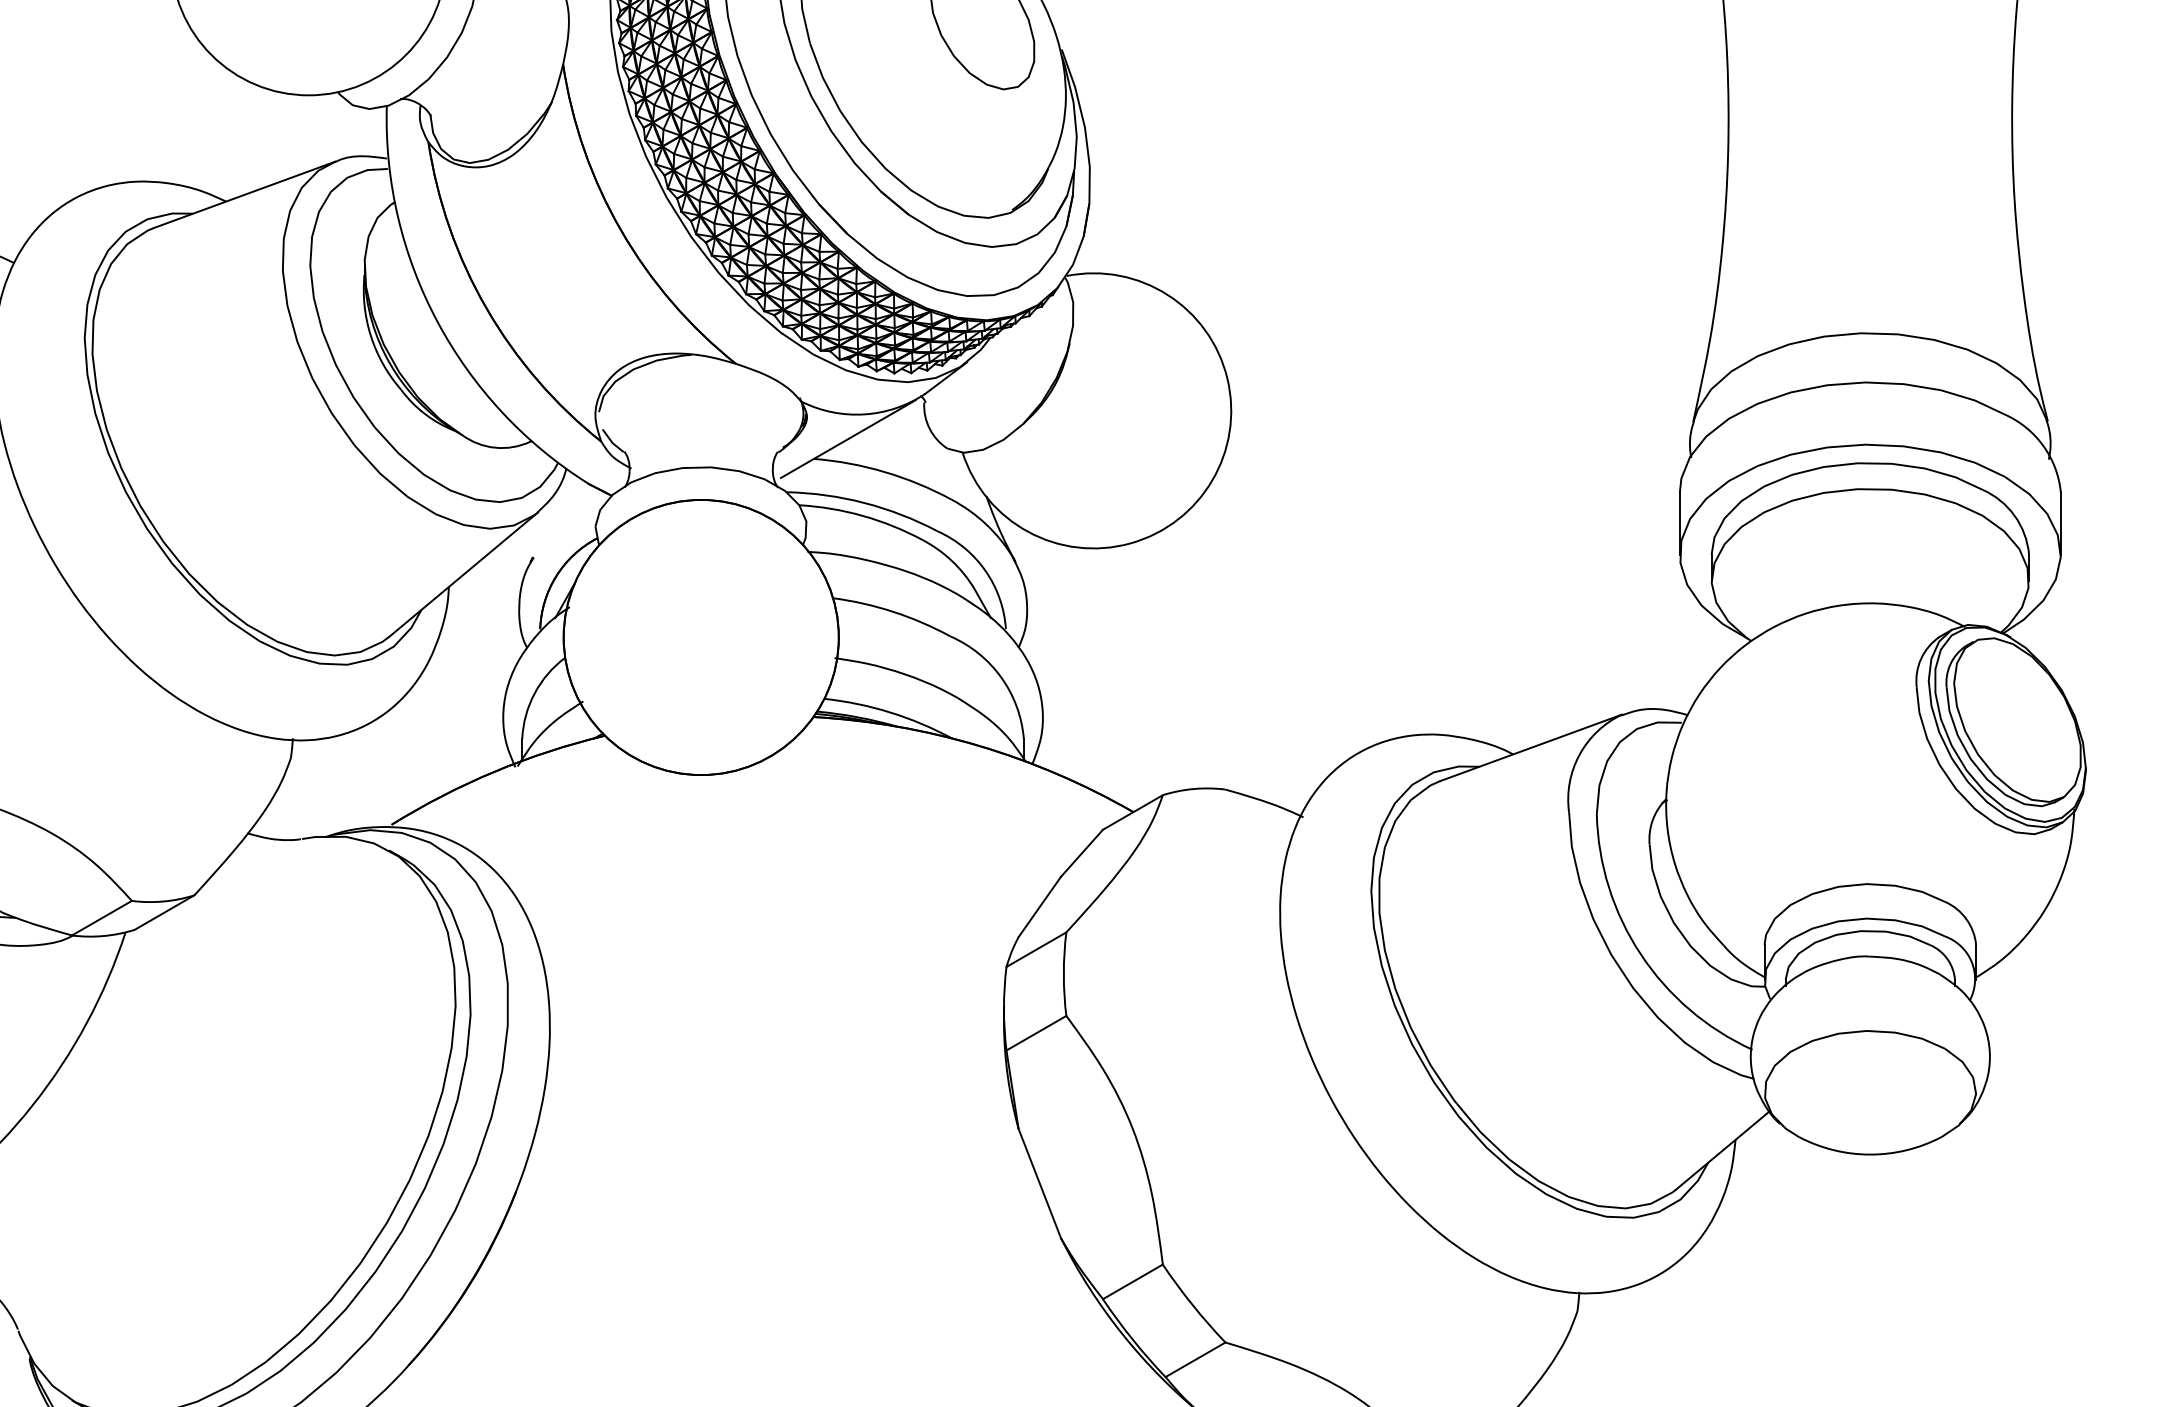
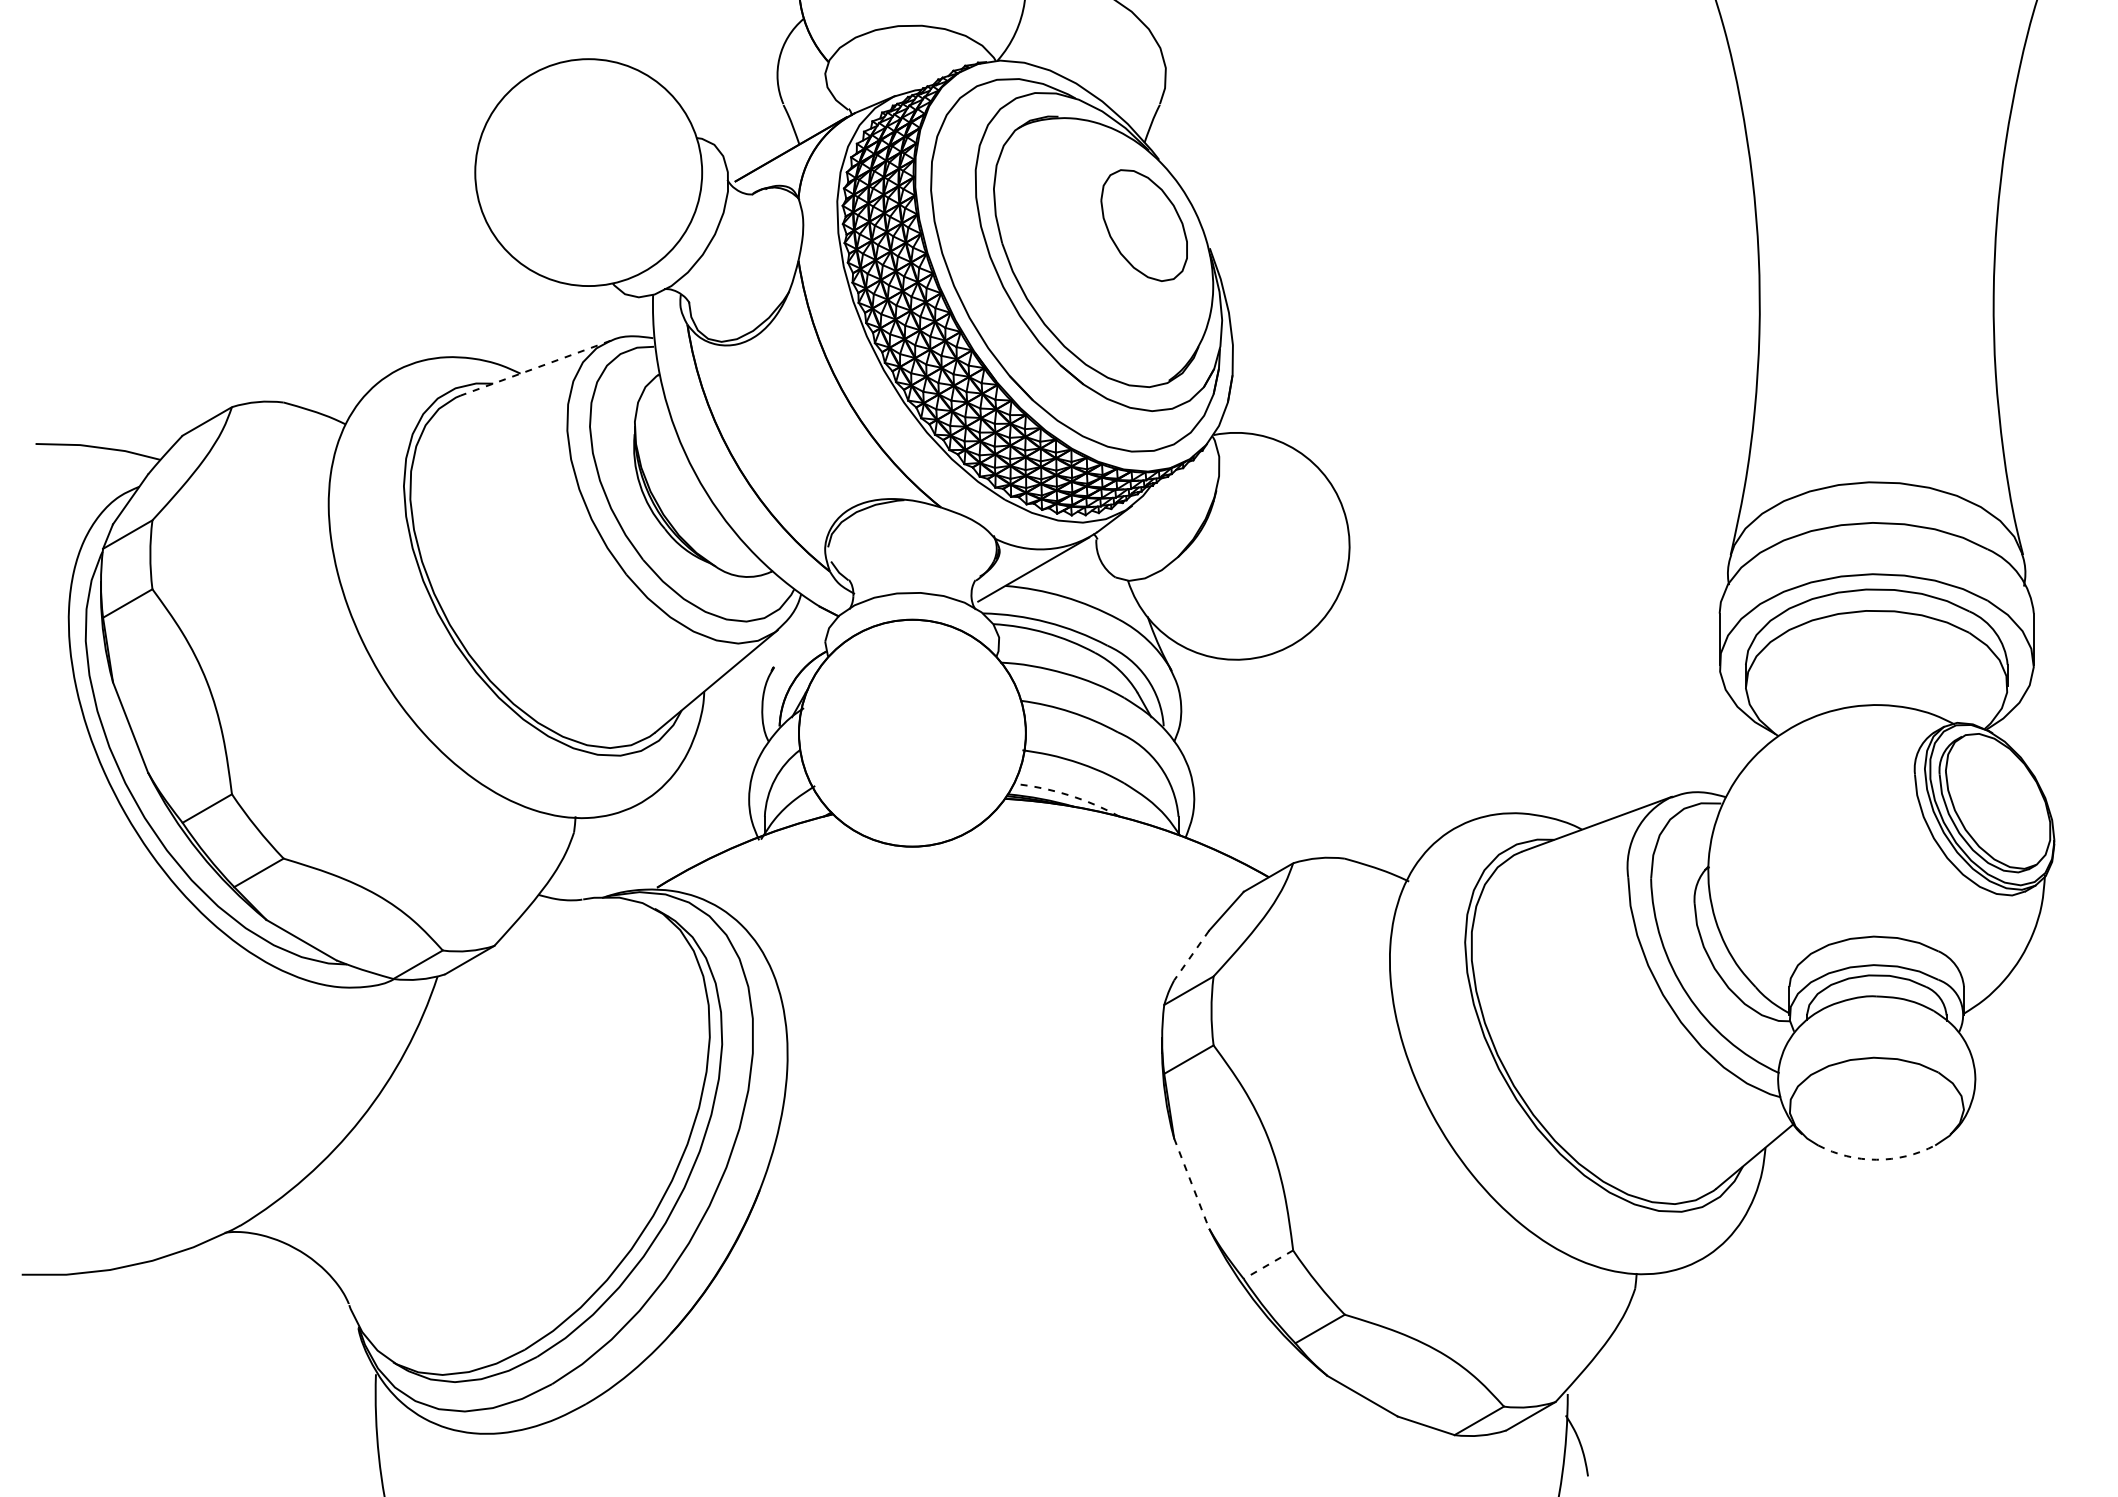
line: (244, 195) -> (535, 368), solid -> dashed
arc: (890, 712) -> (1068, 795), solid -> dashed
line: (1039, 906) -> (1191, 955), solid -> dashed
arc: (1870, 1154) -> (1876, 1159), solid -> dashed
line: (1039, 1184) -> (1191, 1184), solid -> dashed
line: (1132, 1281) -> (1268, 1264), solid -> dashed

